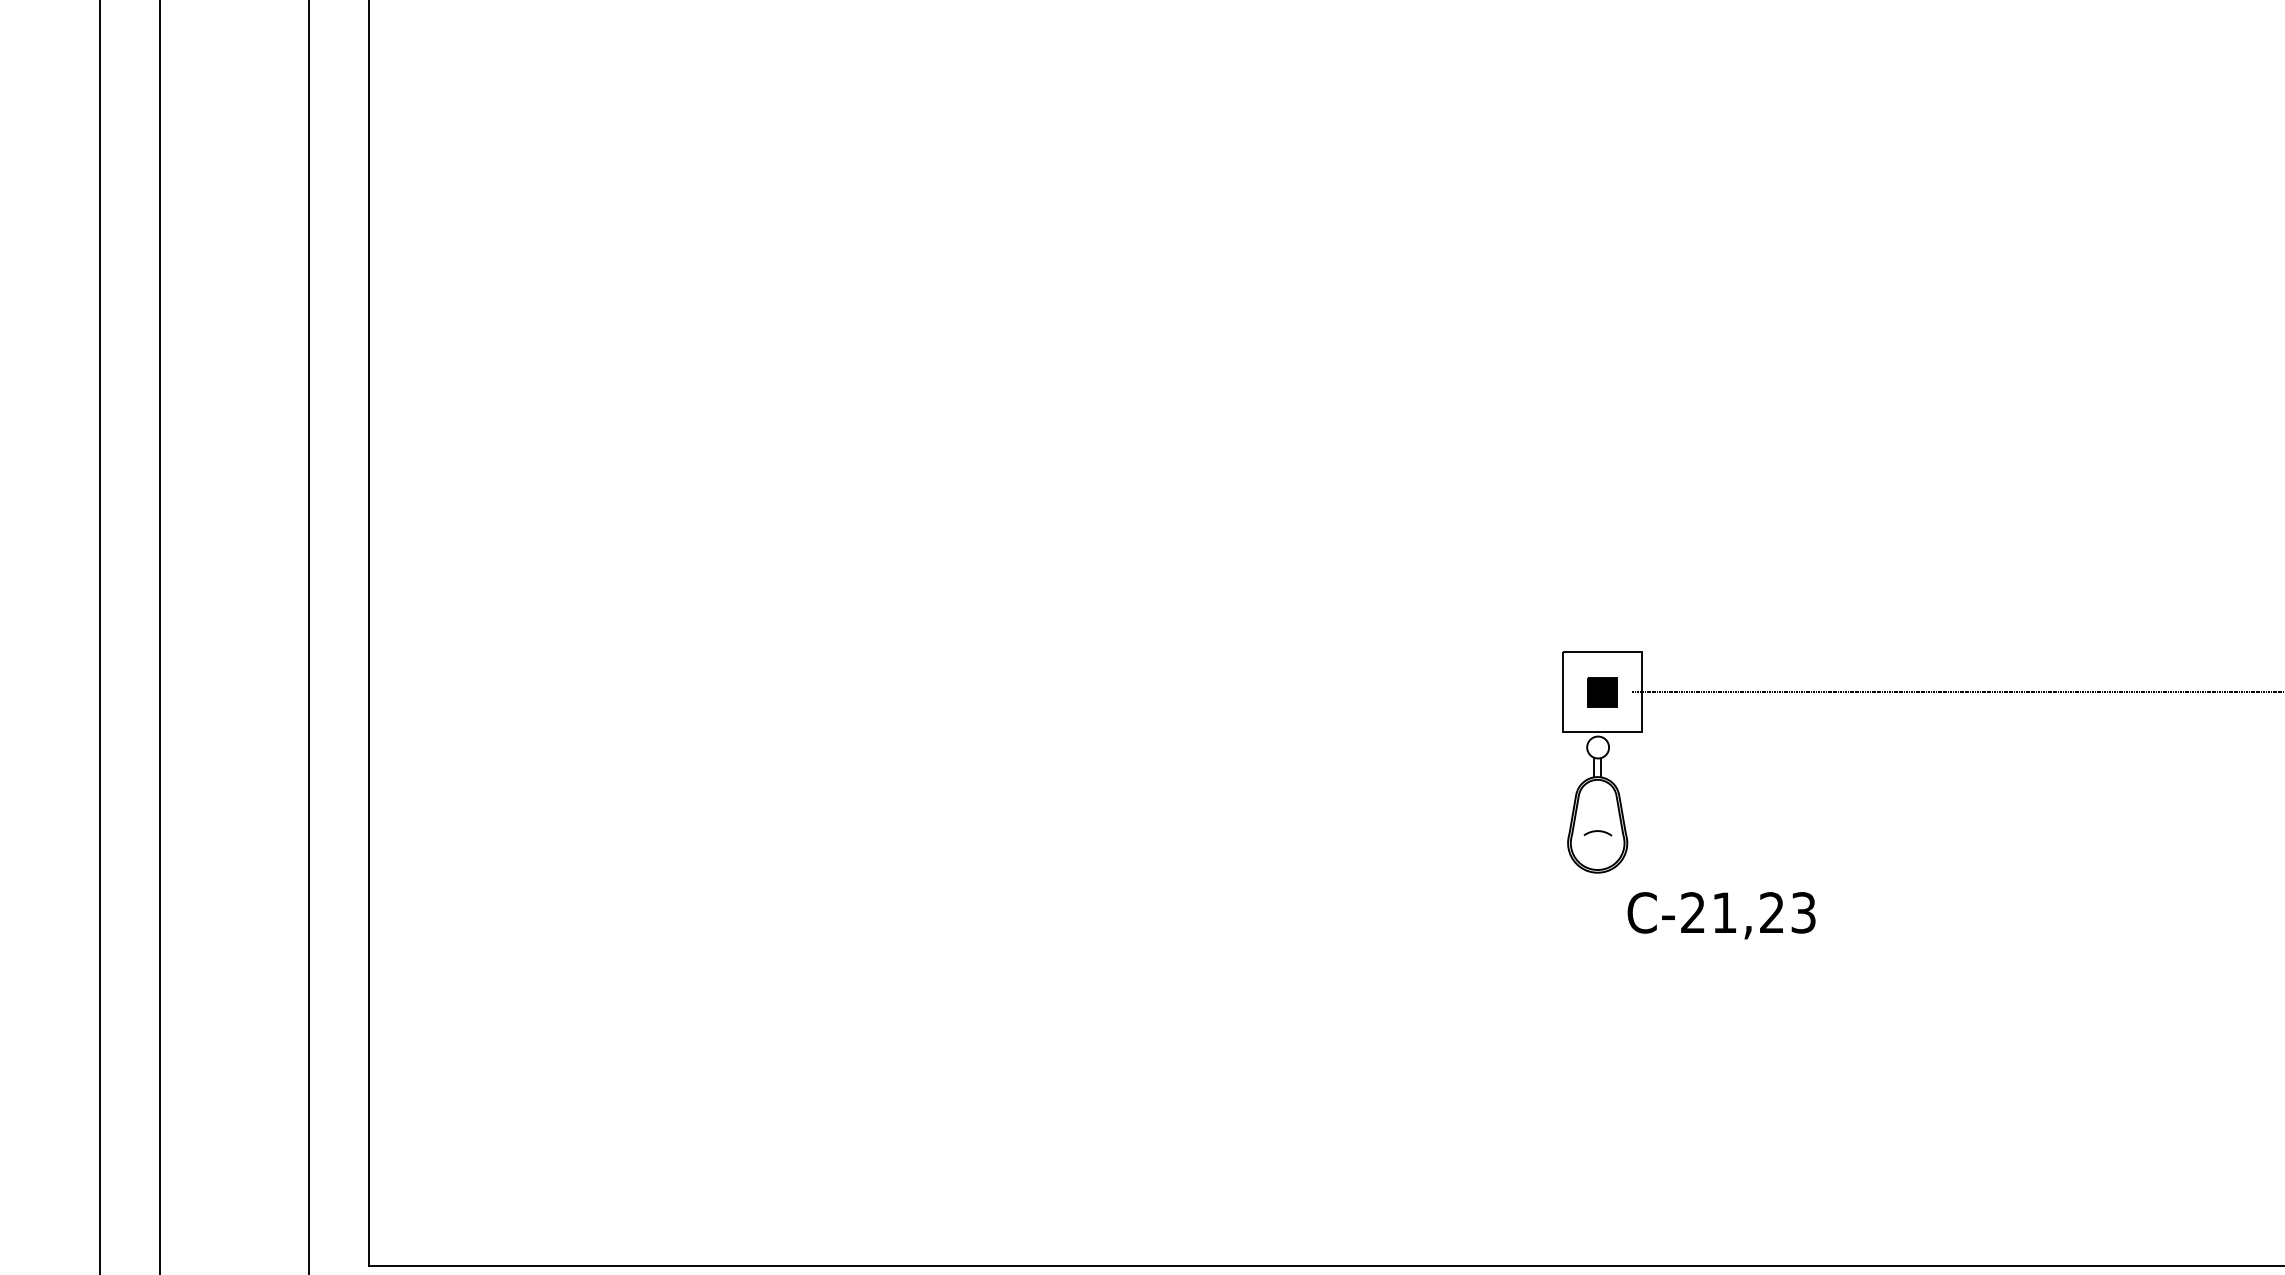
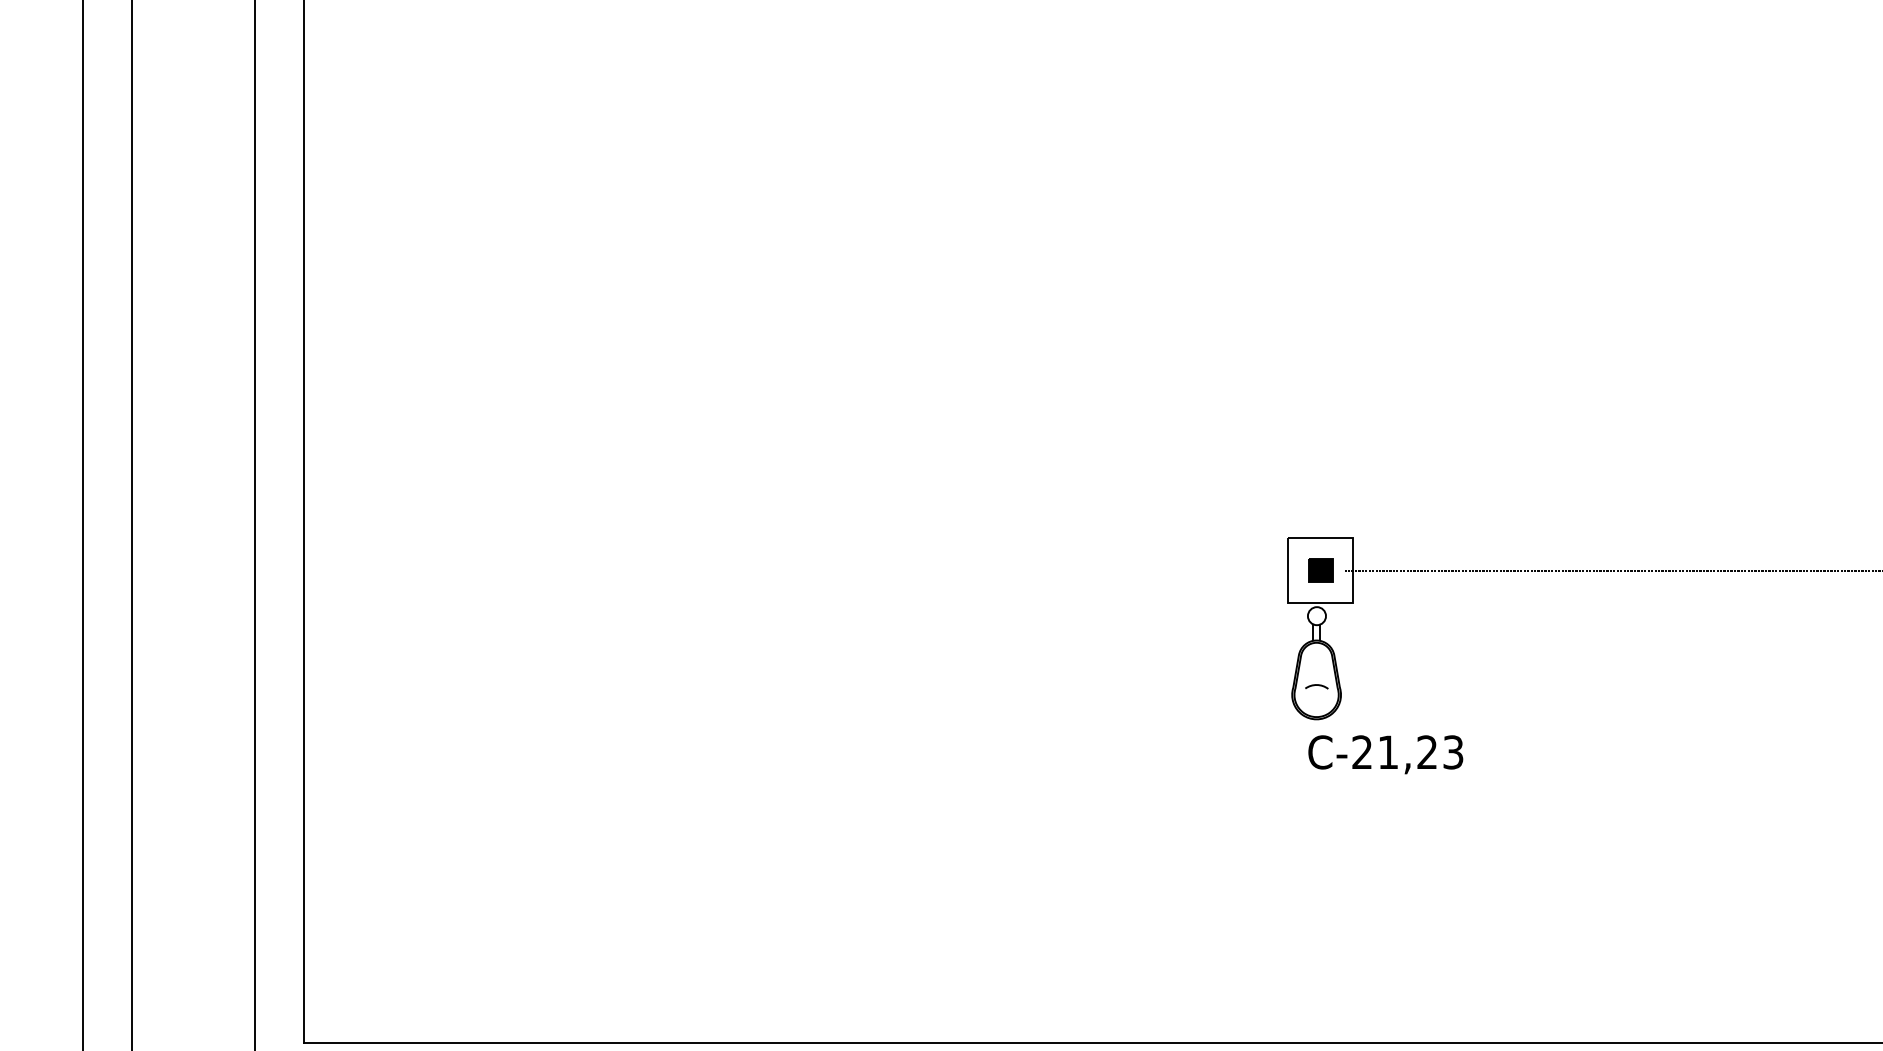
text: (1721, 915) -> (1385, 754), moved

